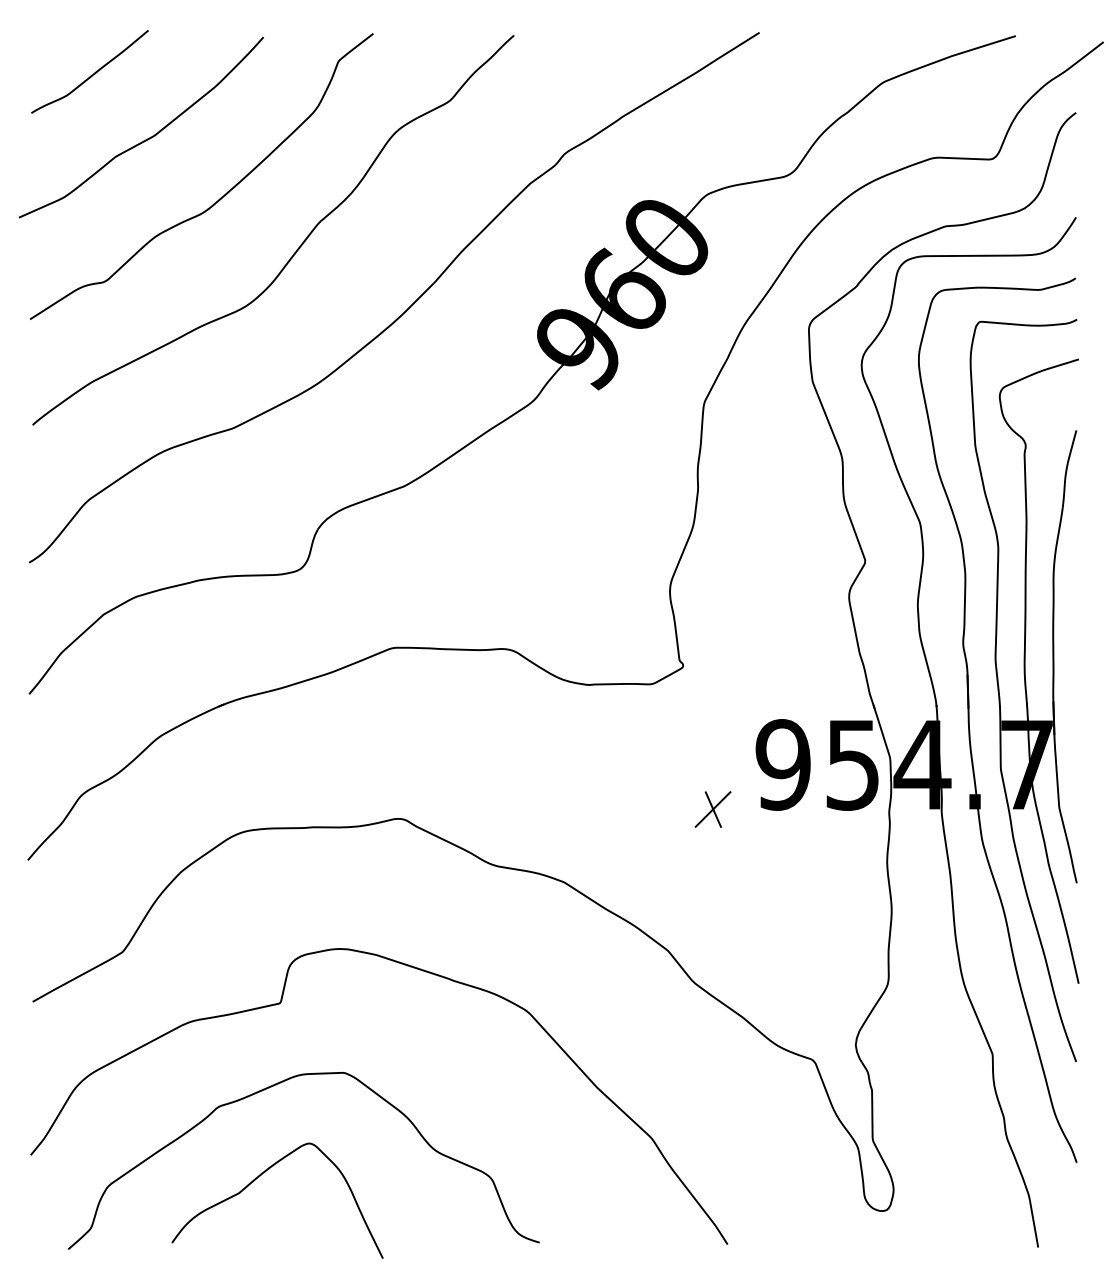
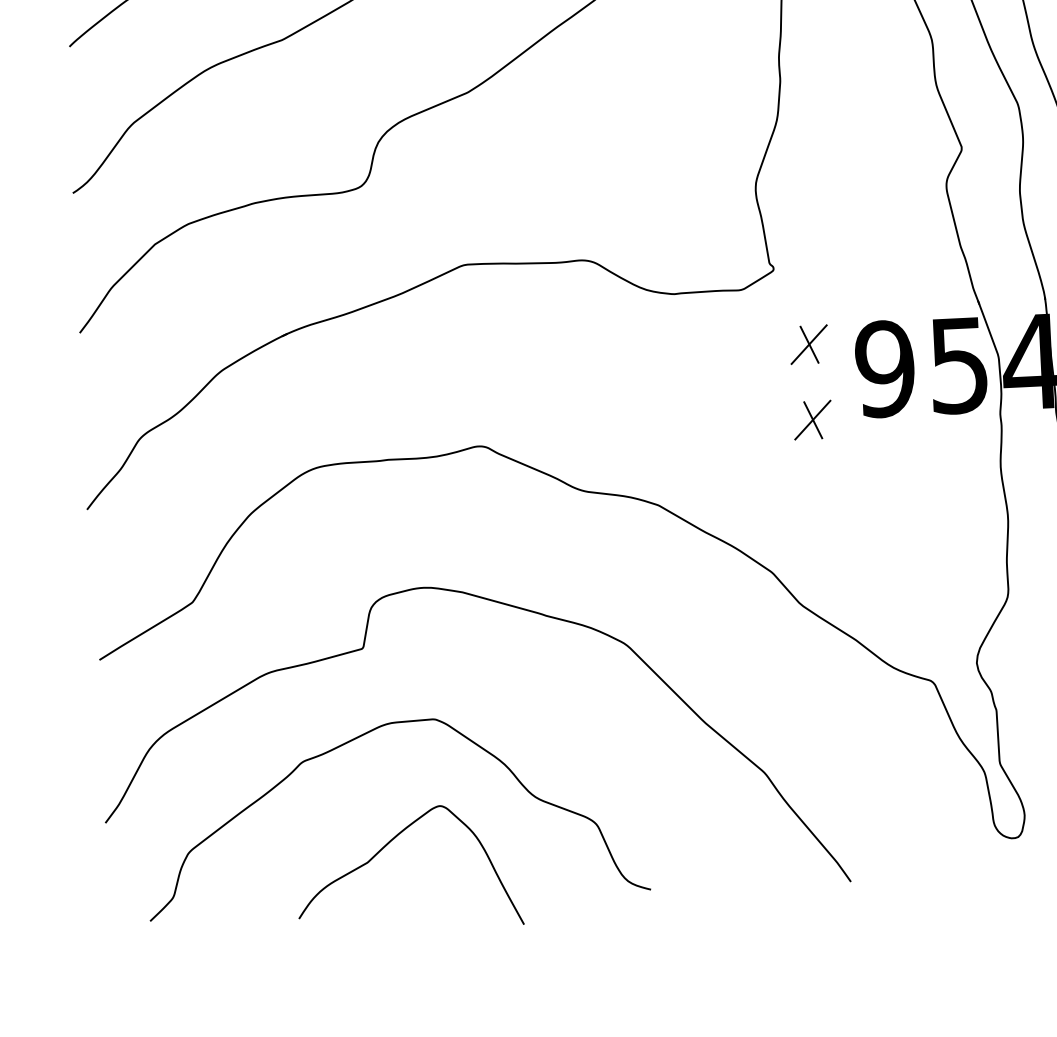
part: (712, 738) -> (808, 344), added
curve: (259, 1177) -> (388, 844), moved

